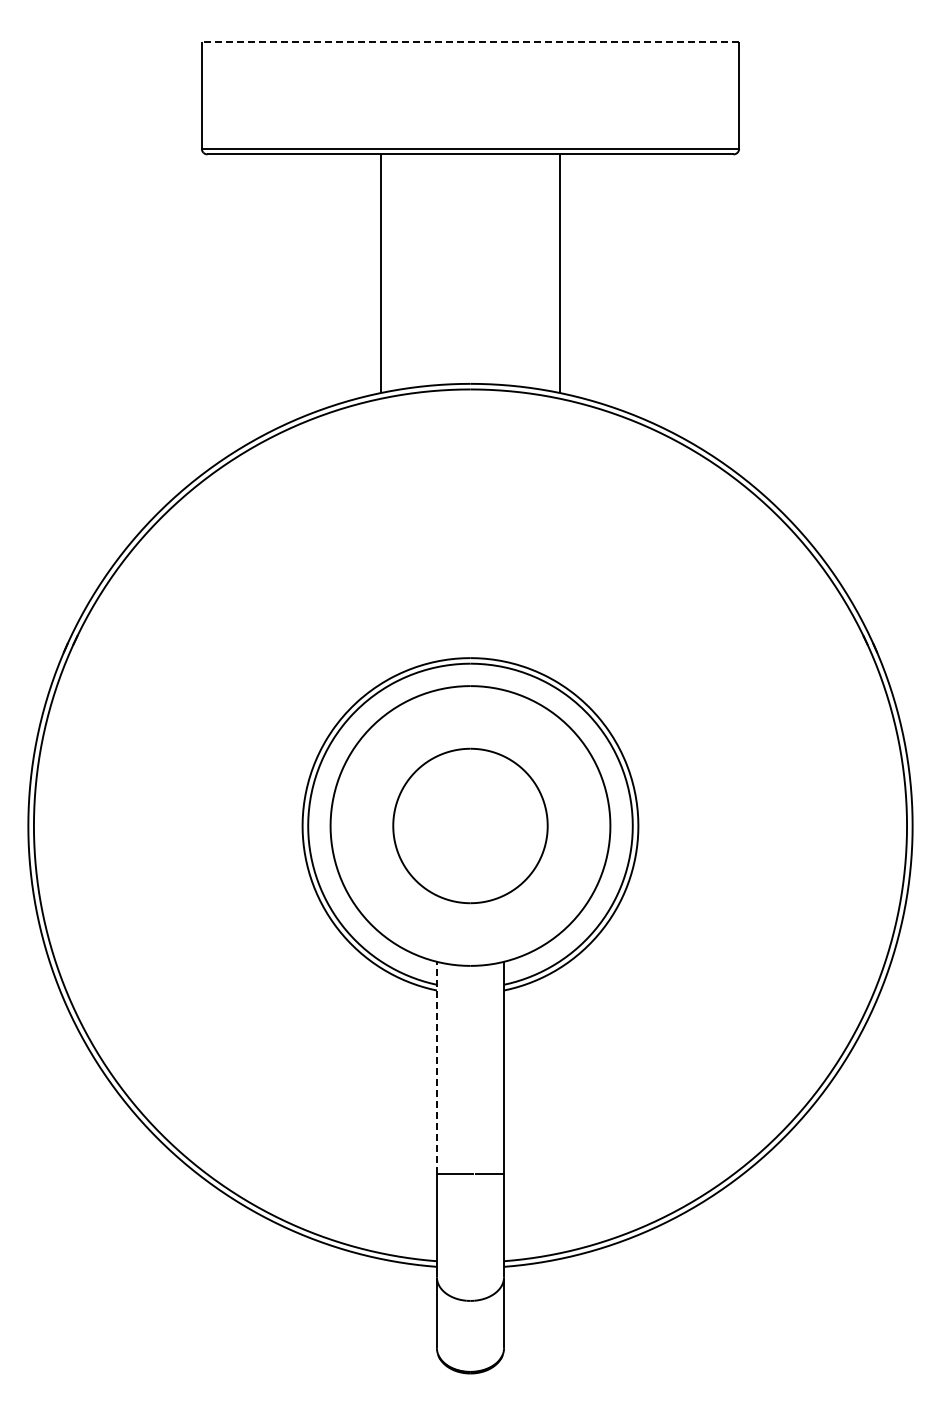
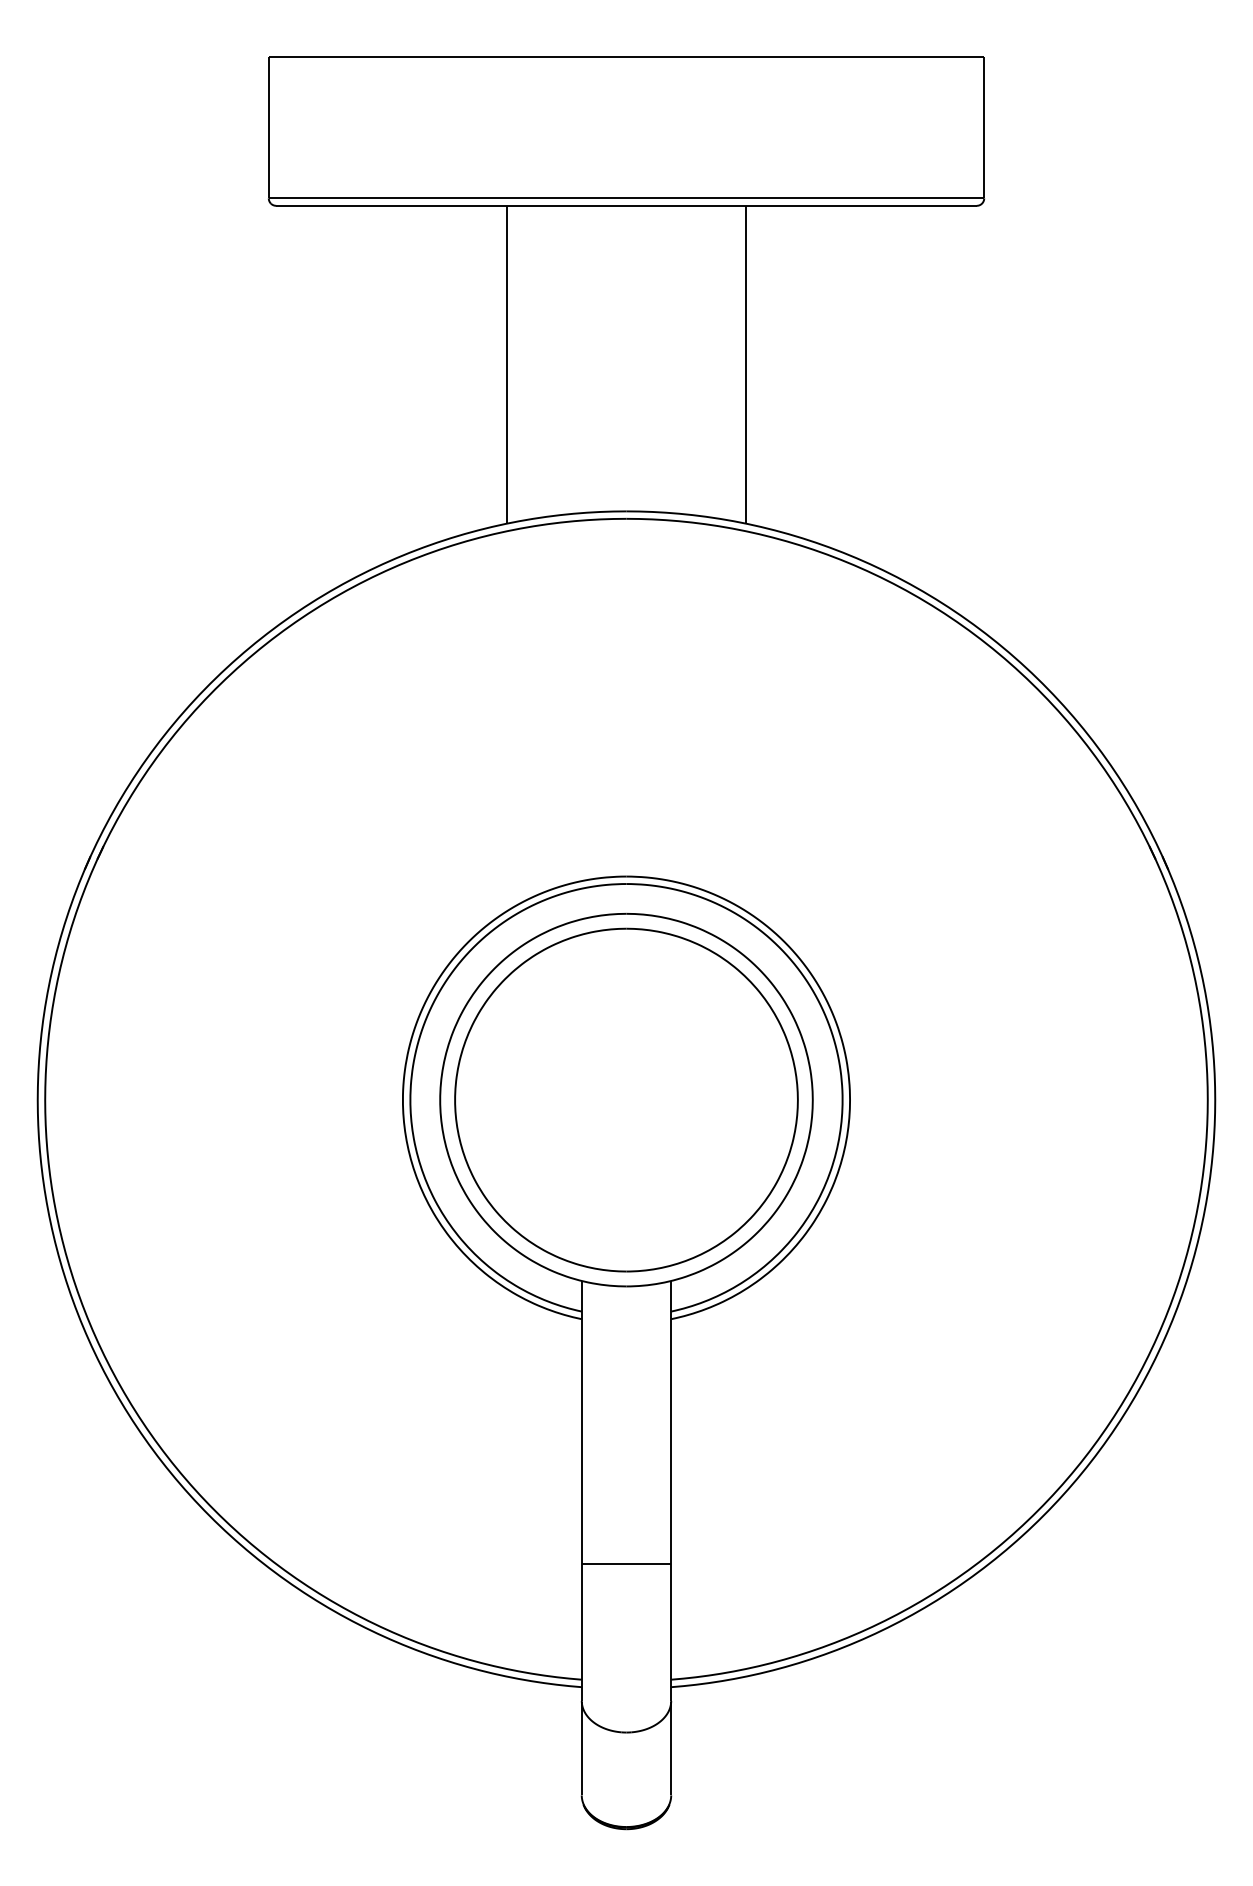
line: (470, 42) -> (626, 56), dashed -> solid
part: (470, 825) -> (626, 1099), size x1.67
line: (436, 1067) -> (581, 1421), dashed -> solid

